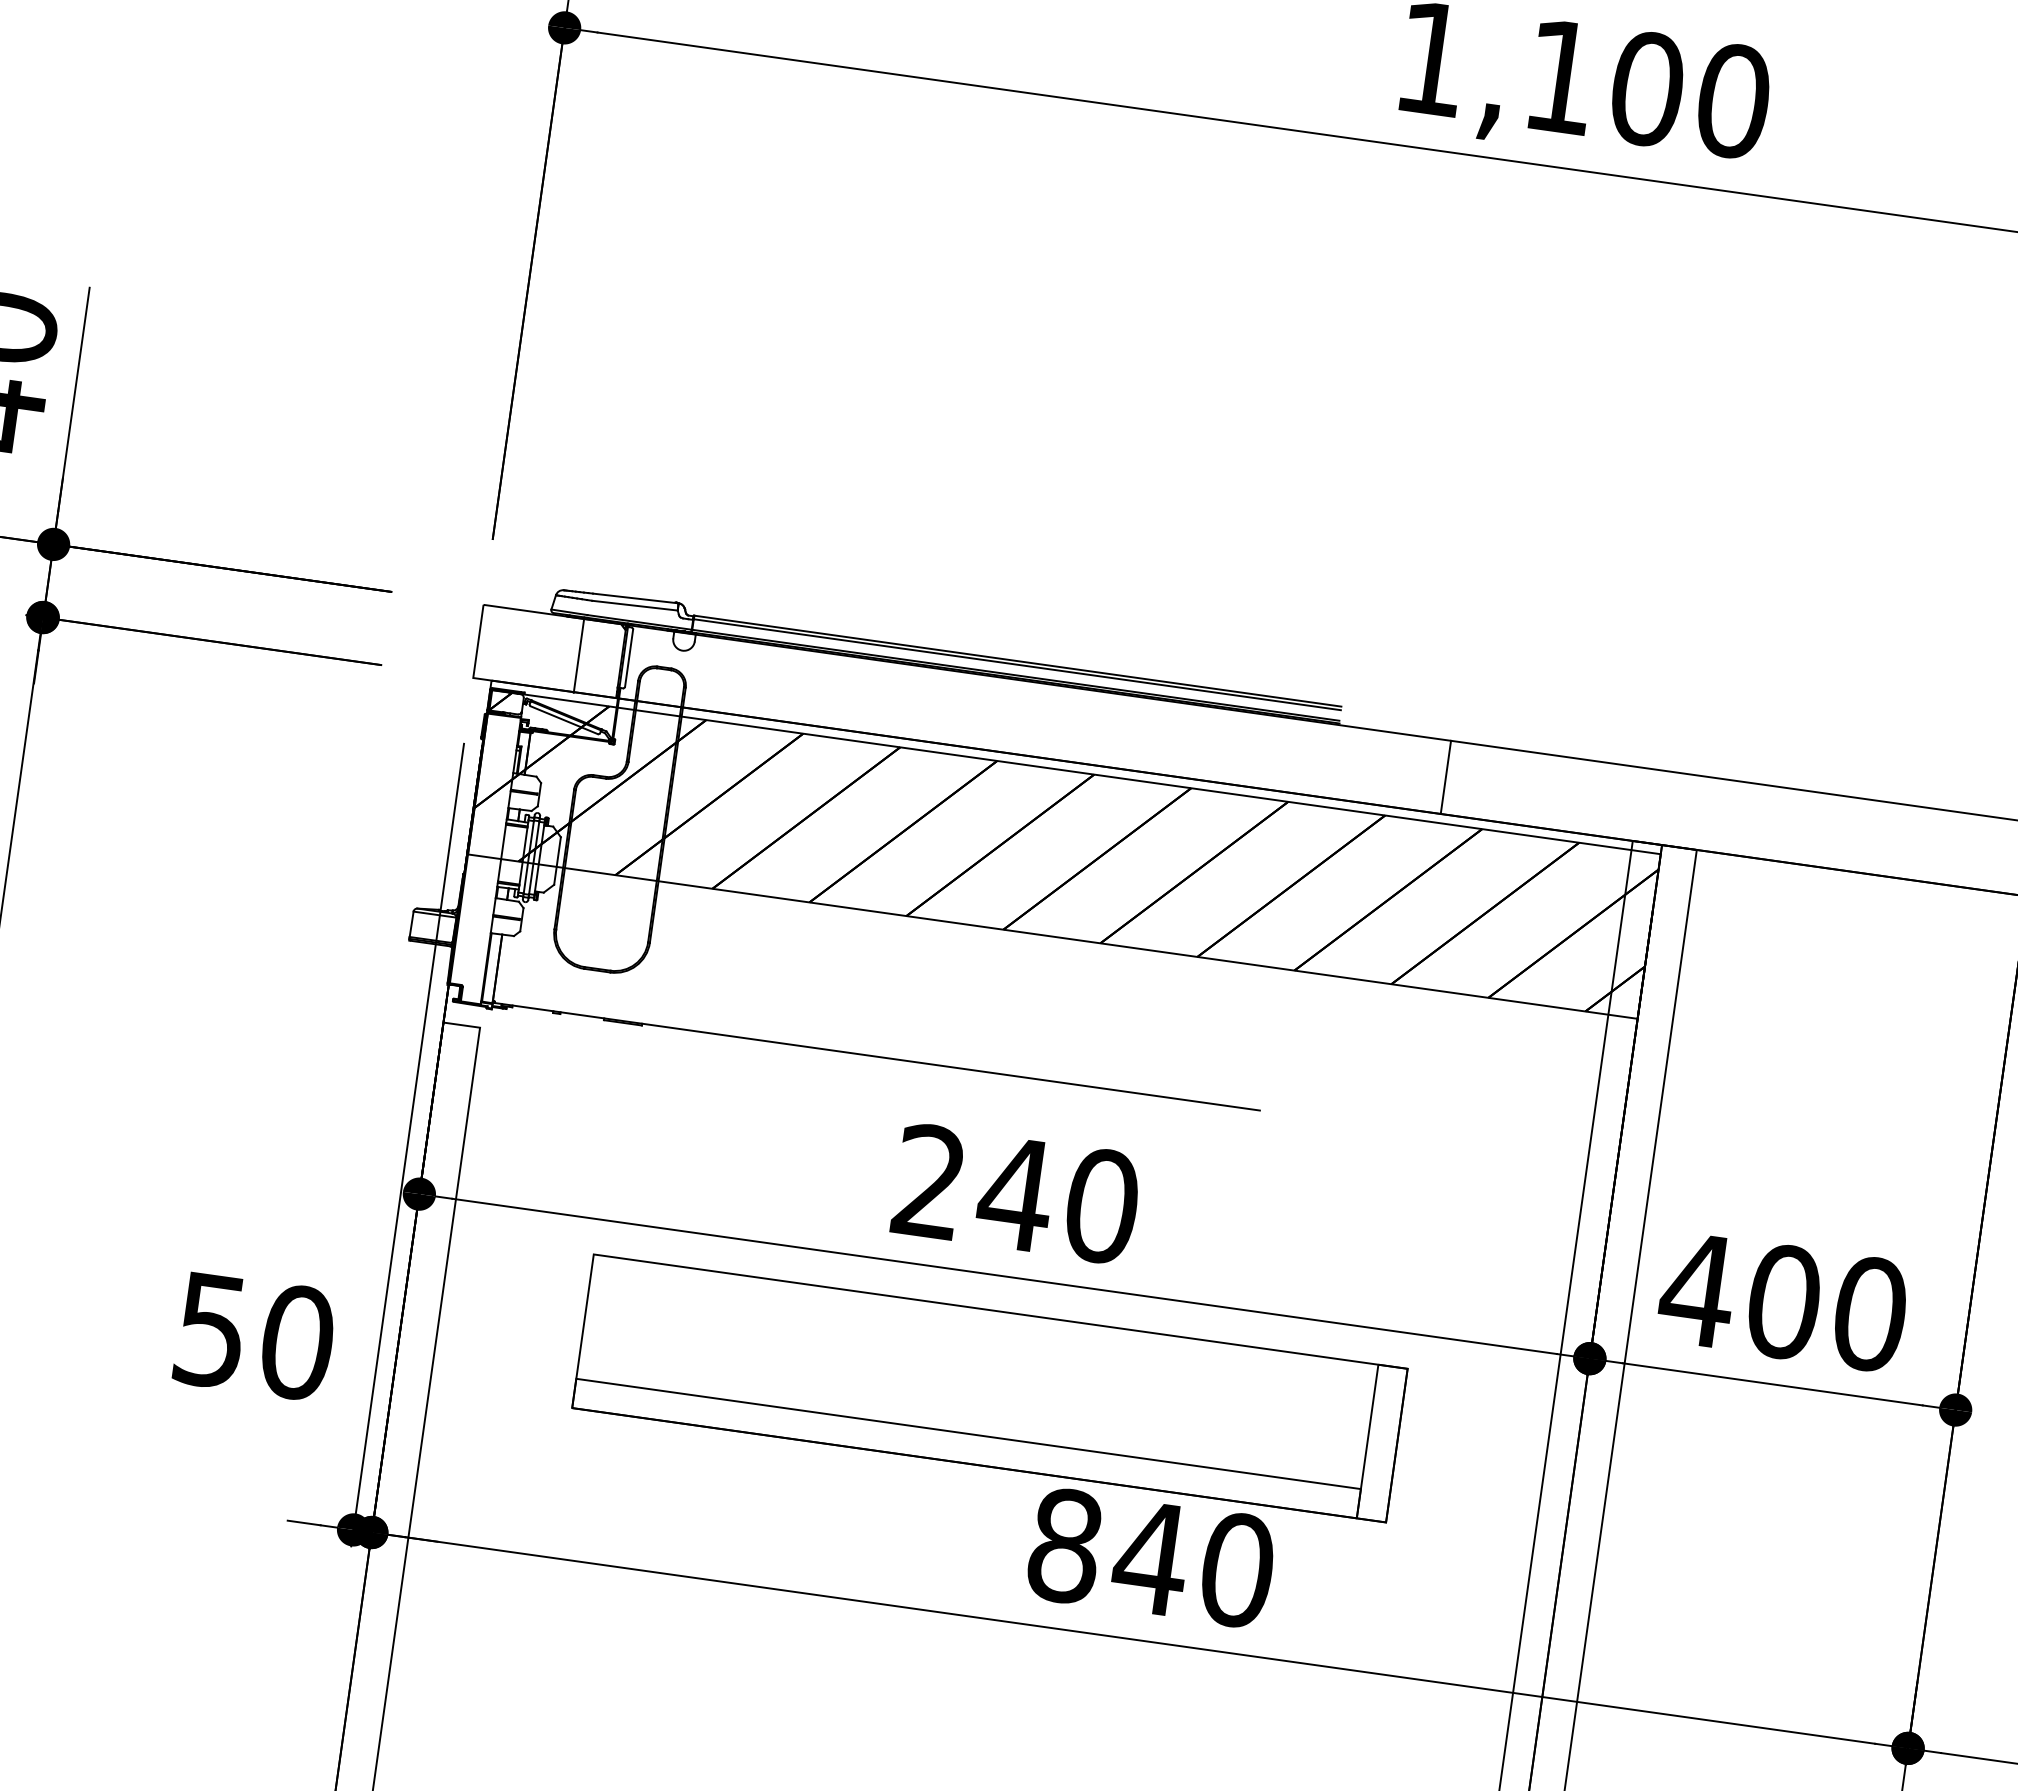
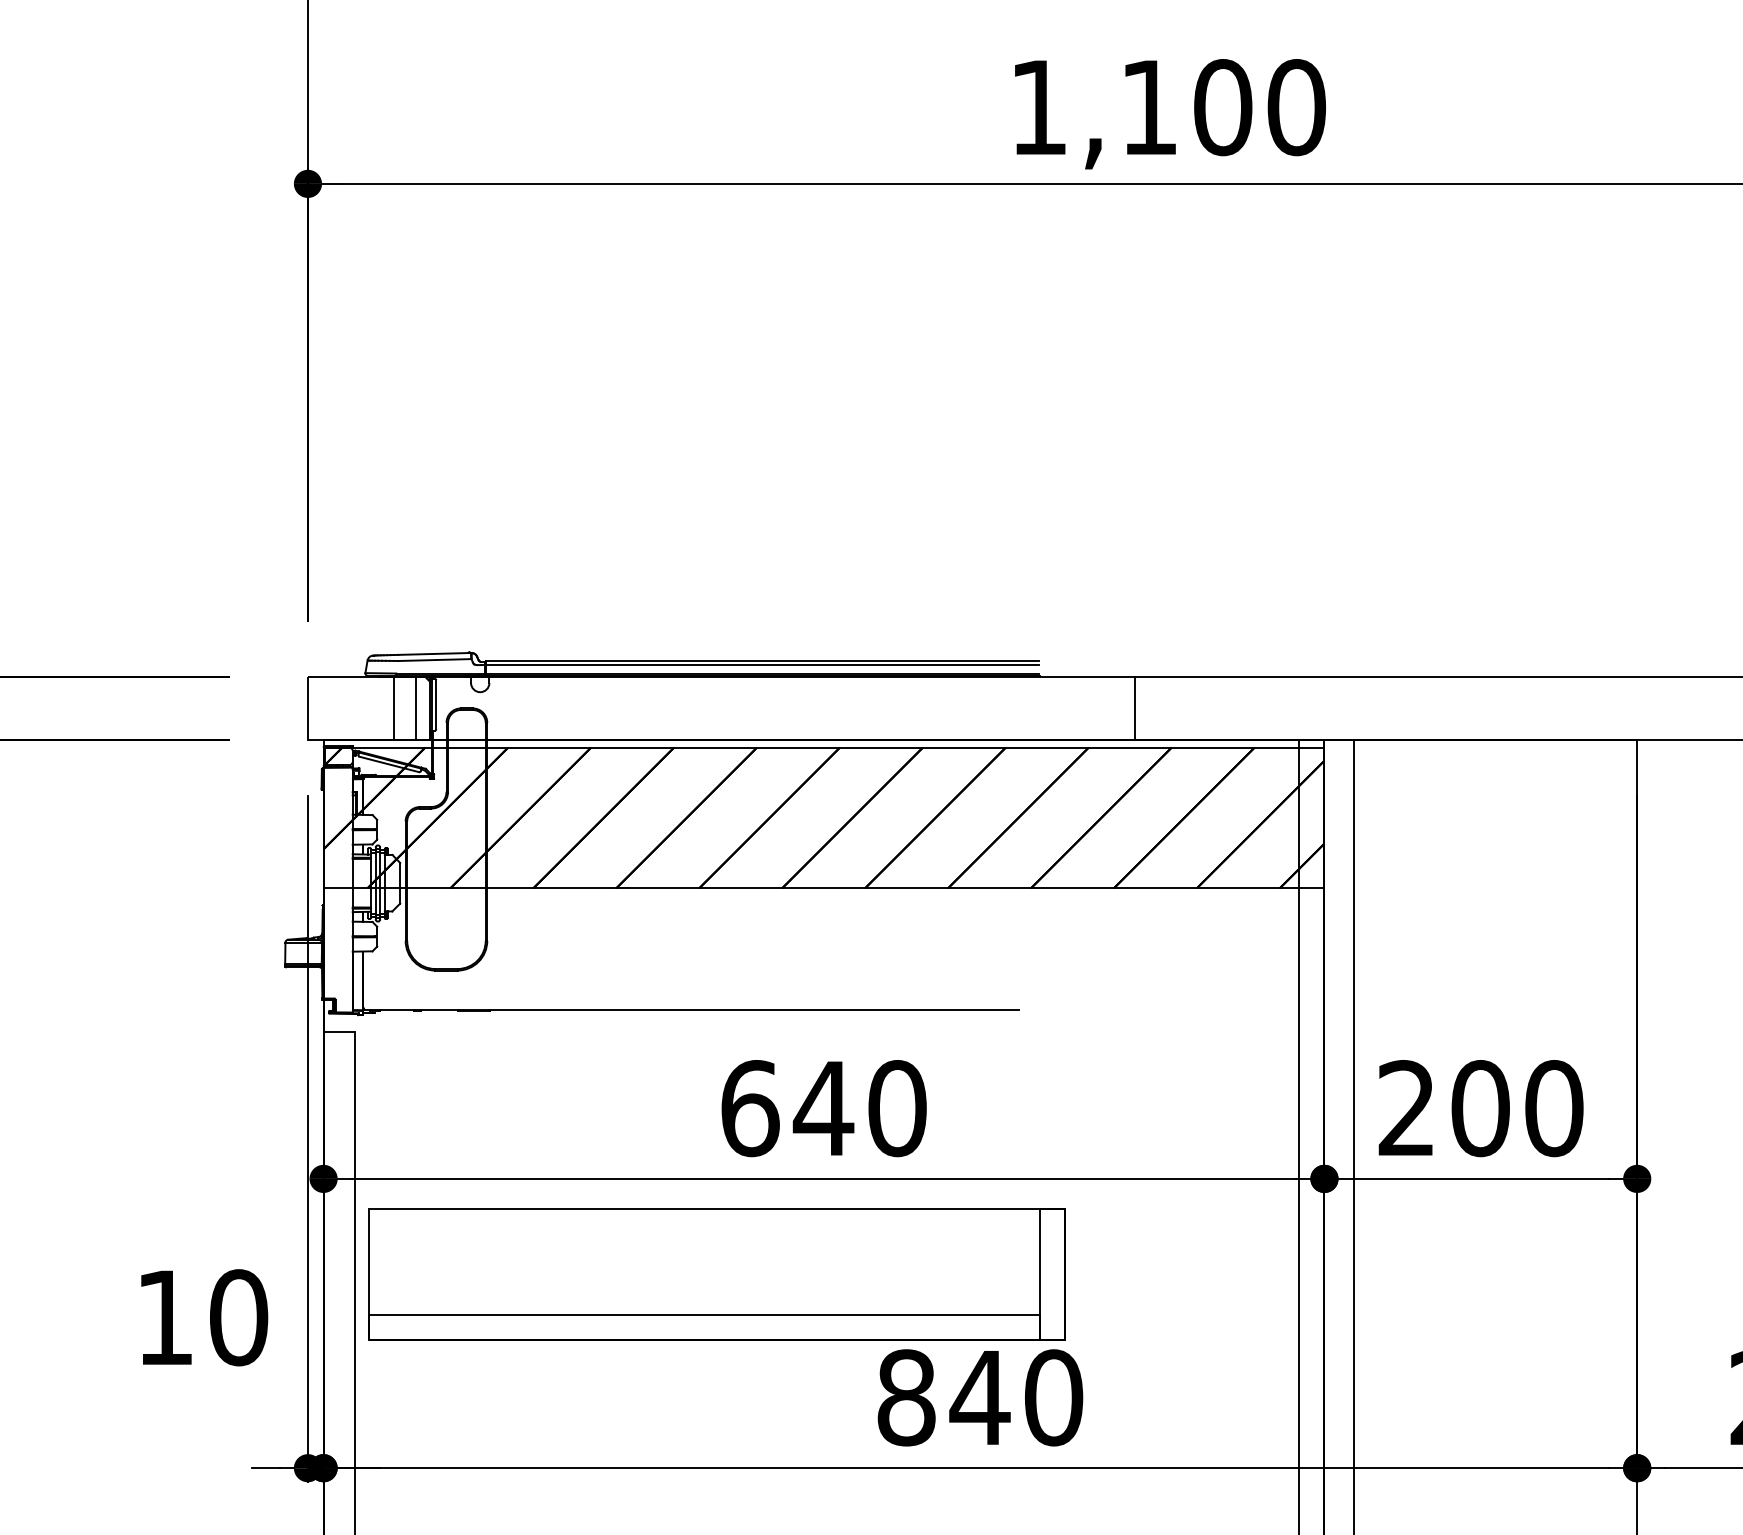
line: (604, 659) -> (415, 708), added
text: (930, 1181) -> (750, 1108), 240 -> 640
text: (1697, 1288) -> (1406, 1107), 400 -> 200
text: (210, 1331) -> (164, 1318), 50 -> 10
part: (989, 1388) -> (716, 1274), moved

